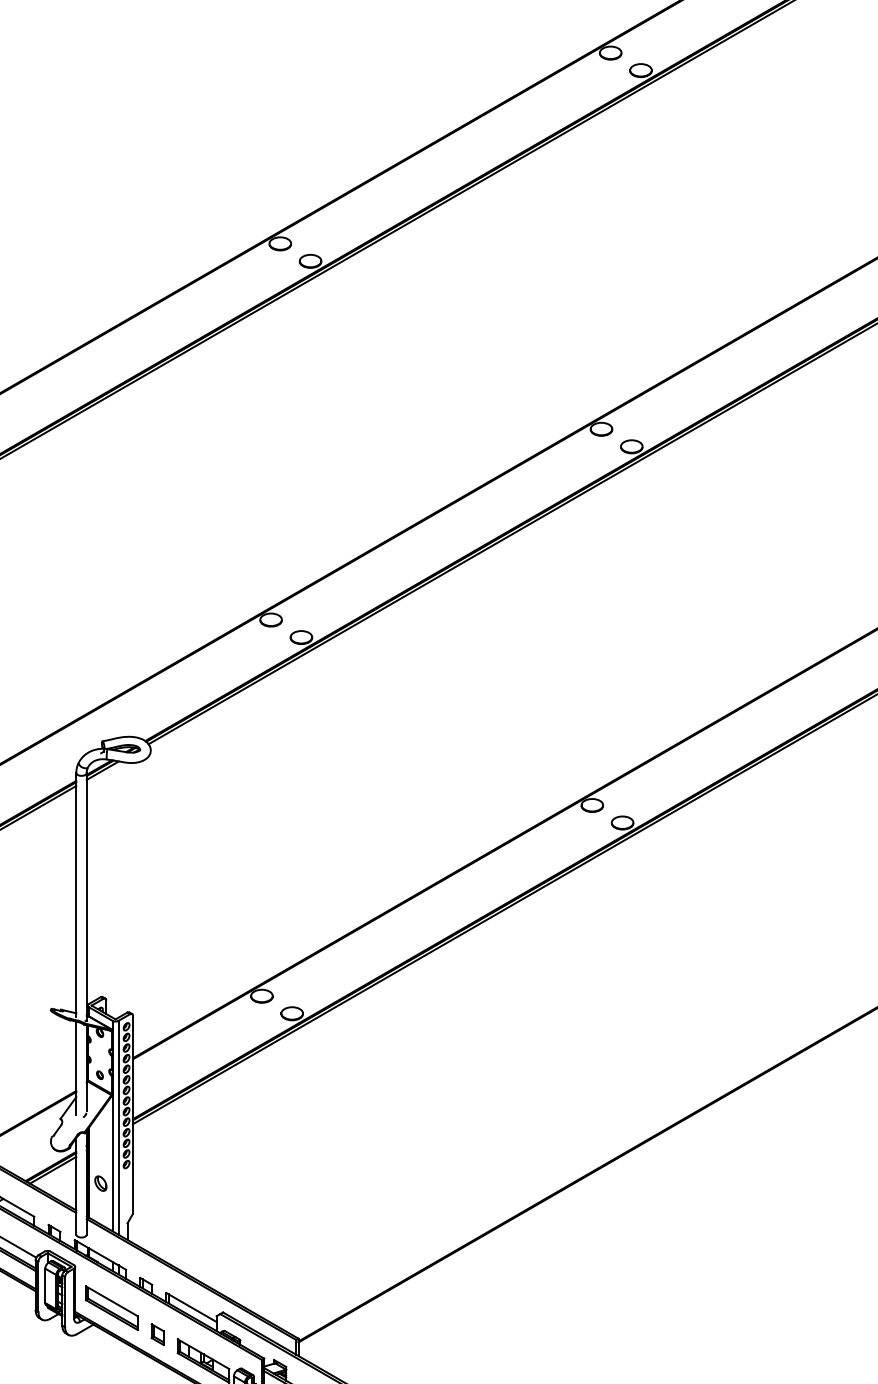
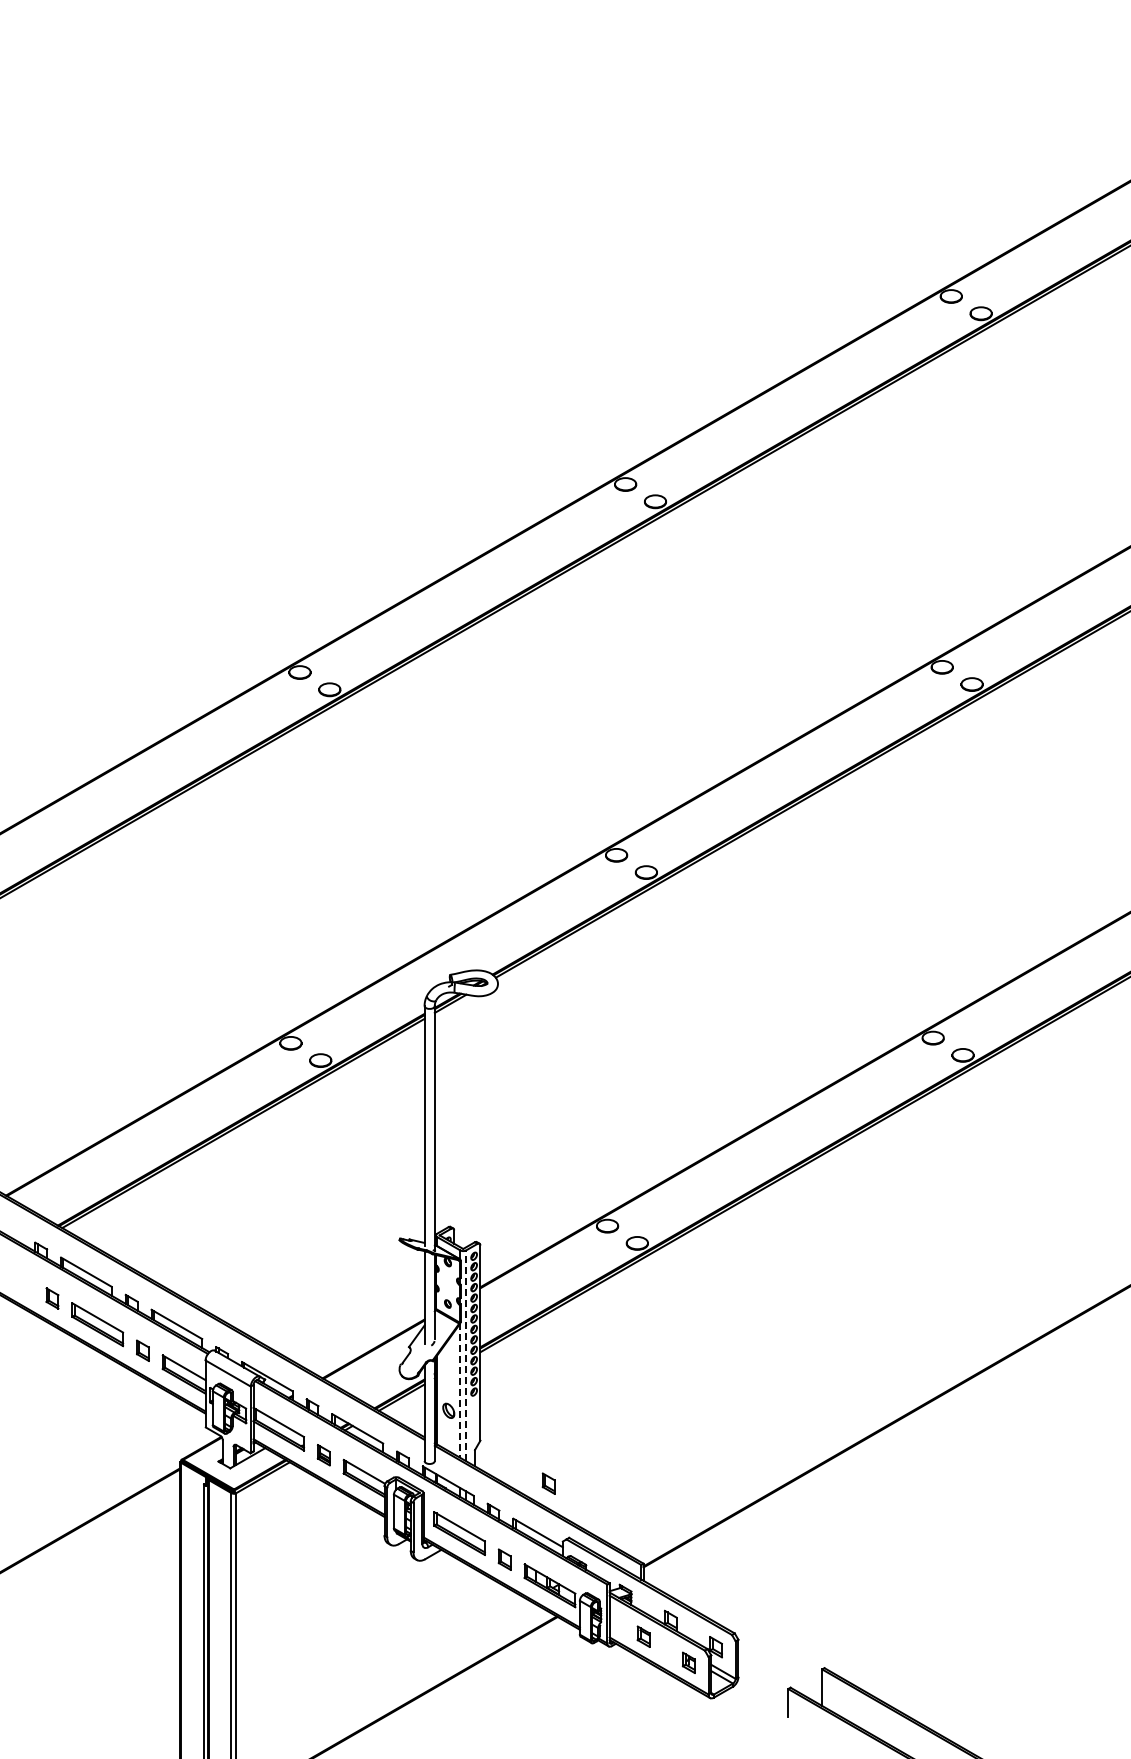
line: (118, 1127) -> (466, 1355), solid -> dashed
line: (112, 1162) -> (460, 1390), solid -> dashed
part: (202, 1257) -> (548, 1483), added

